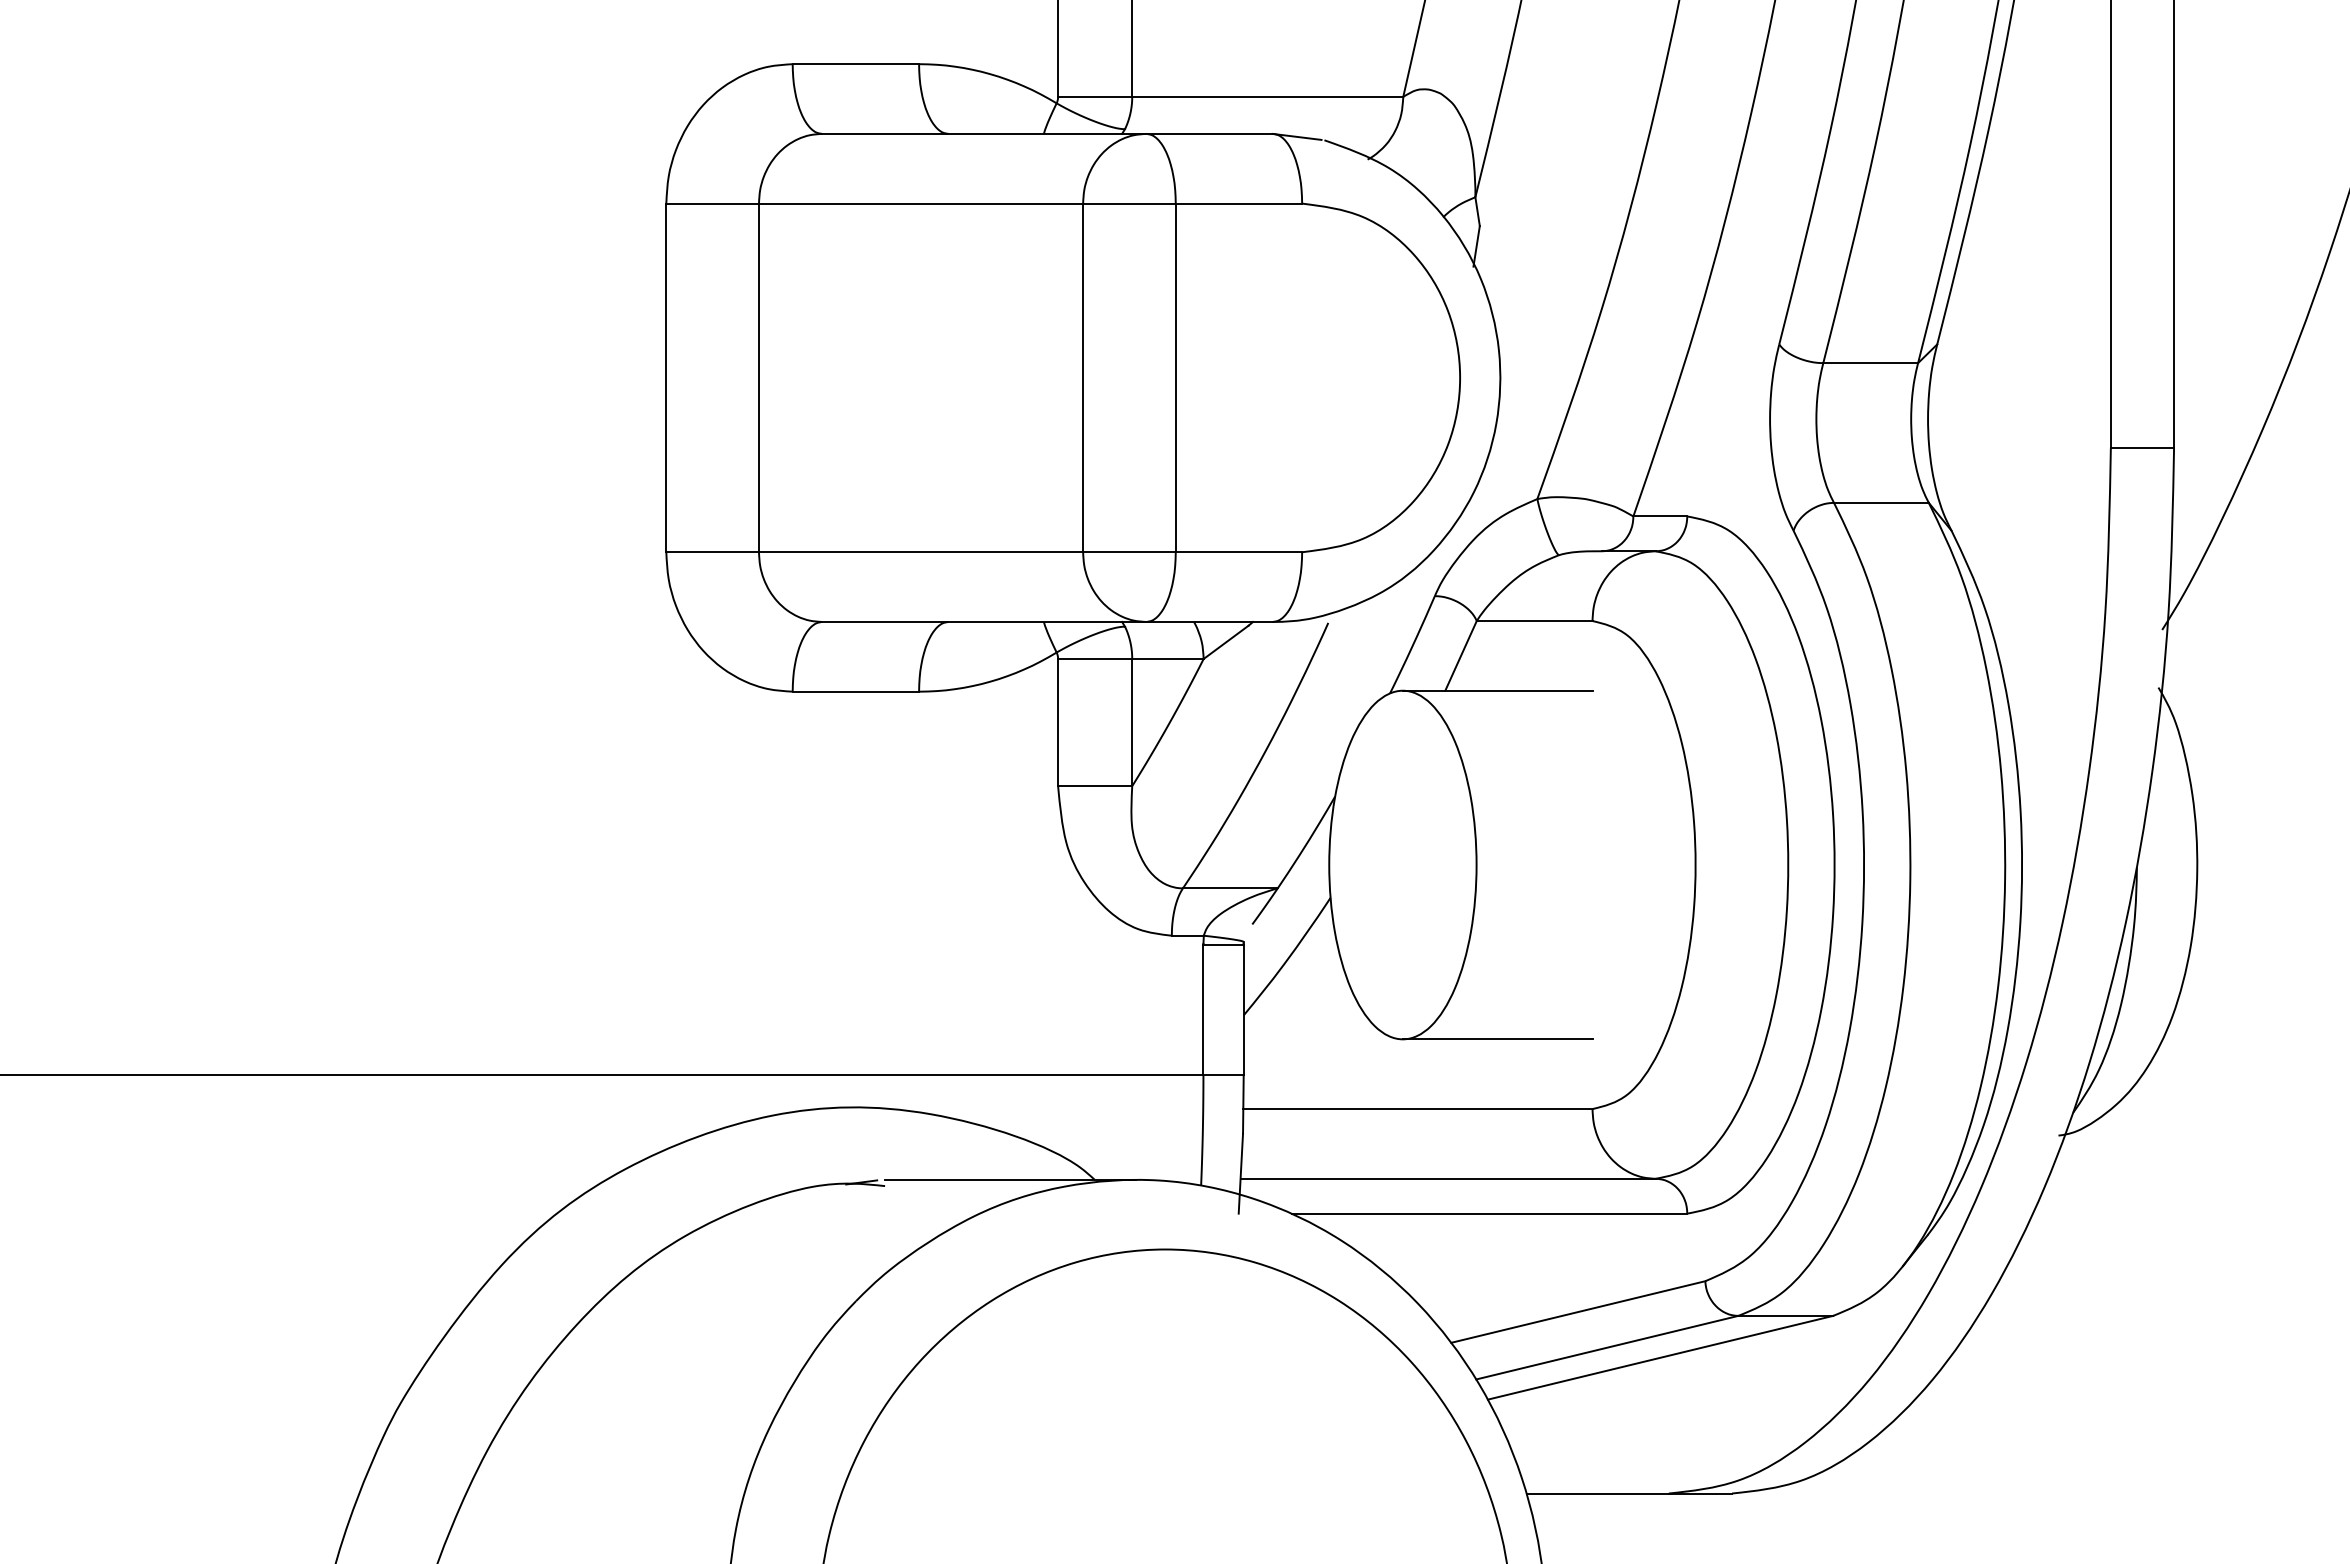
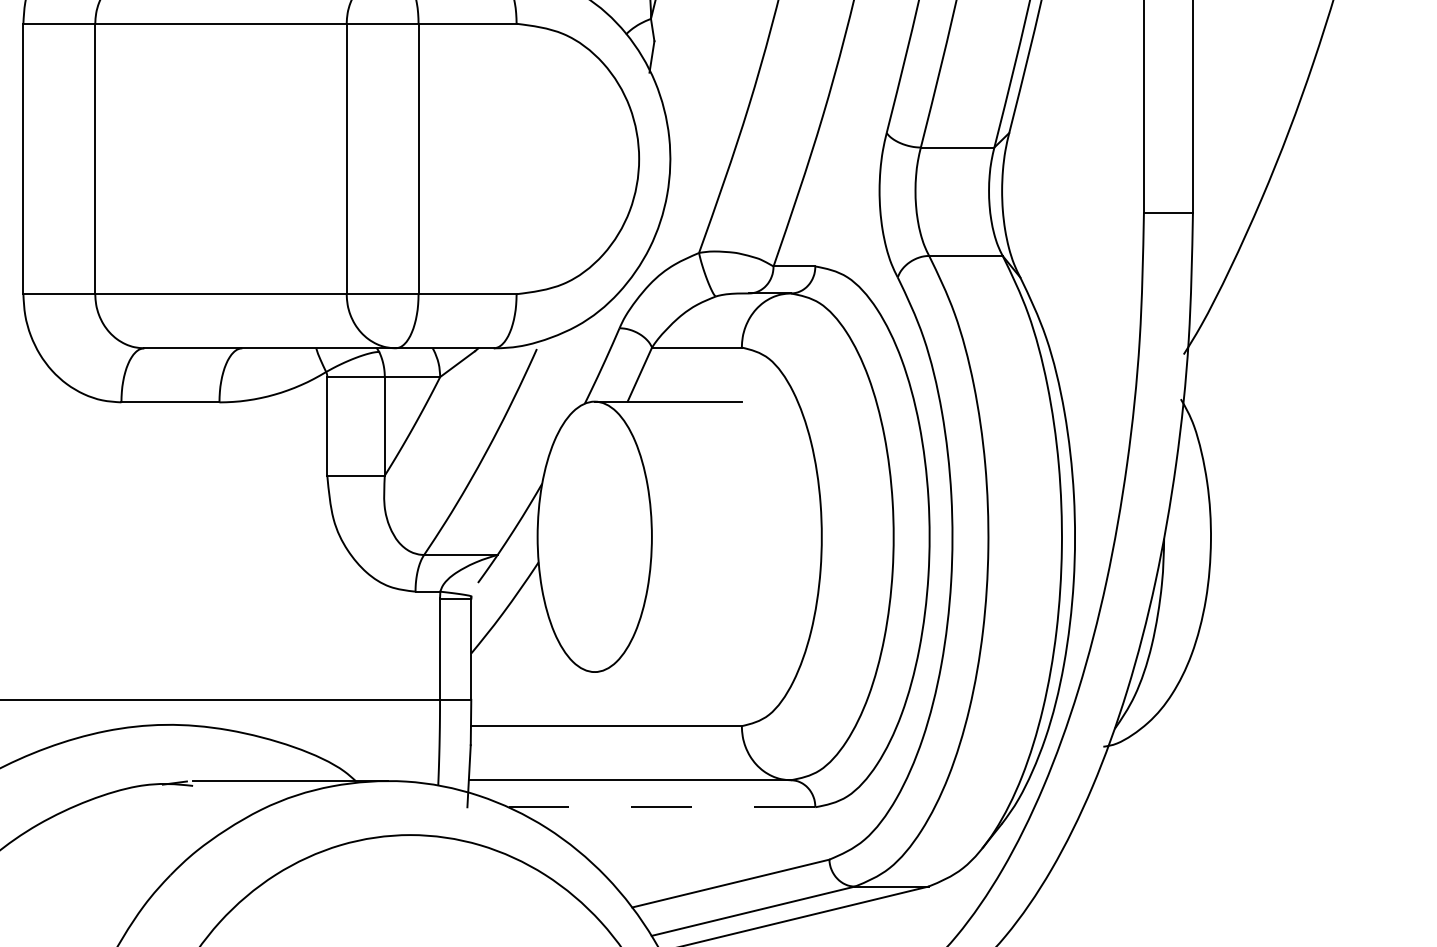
line: (1497, 1039) -> (668, 672), removed
line: (1489, 1213) -> (661, 807), solid -> dashed

